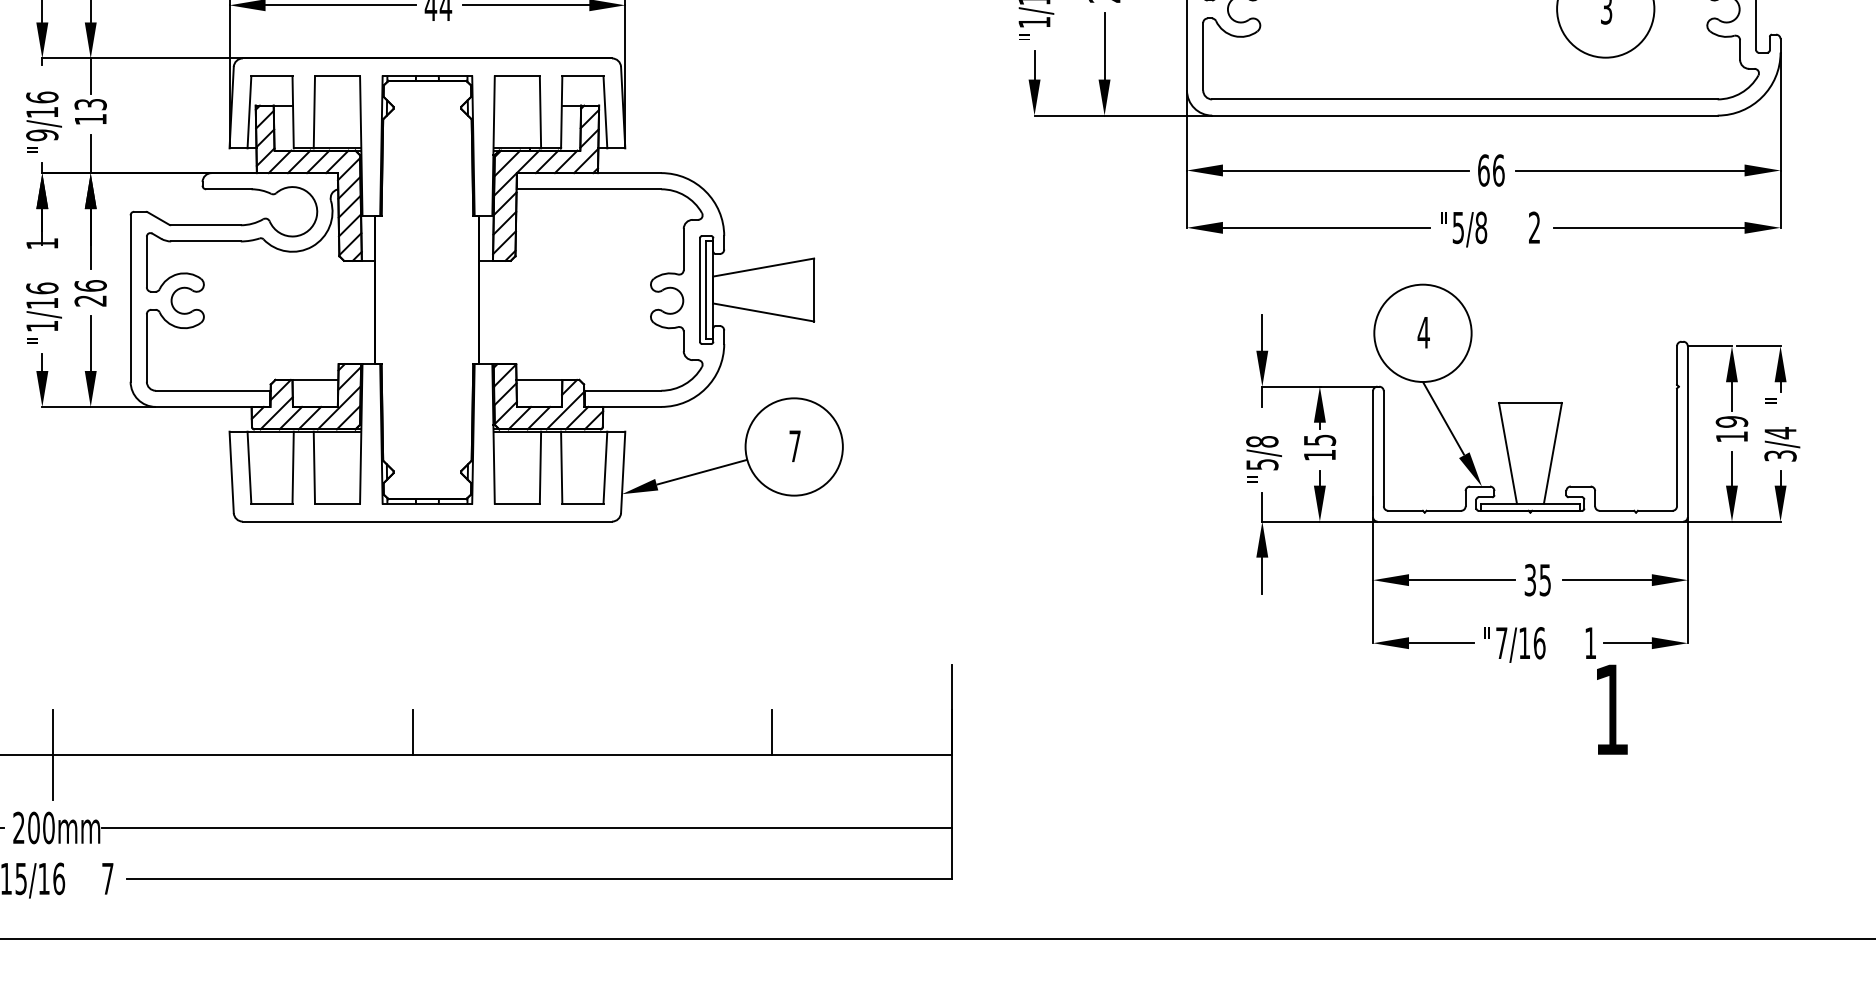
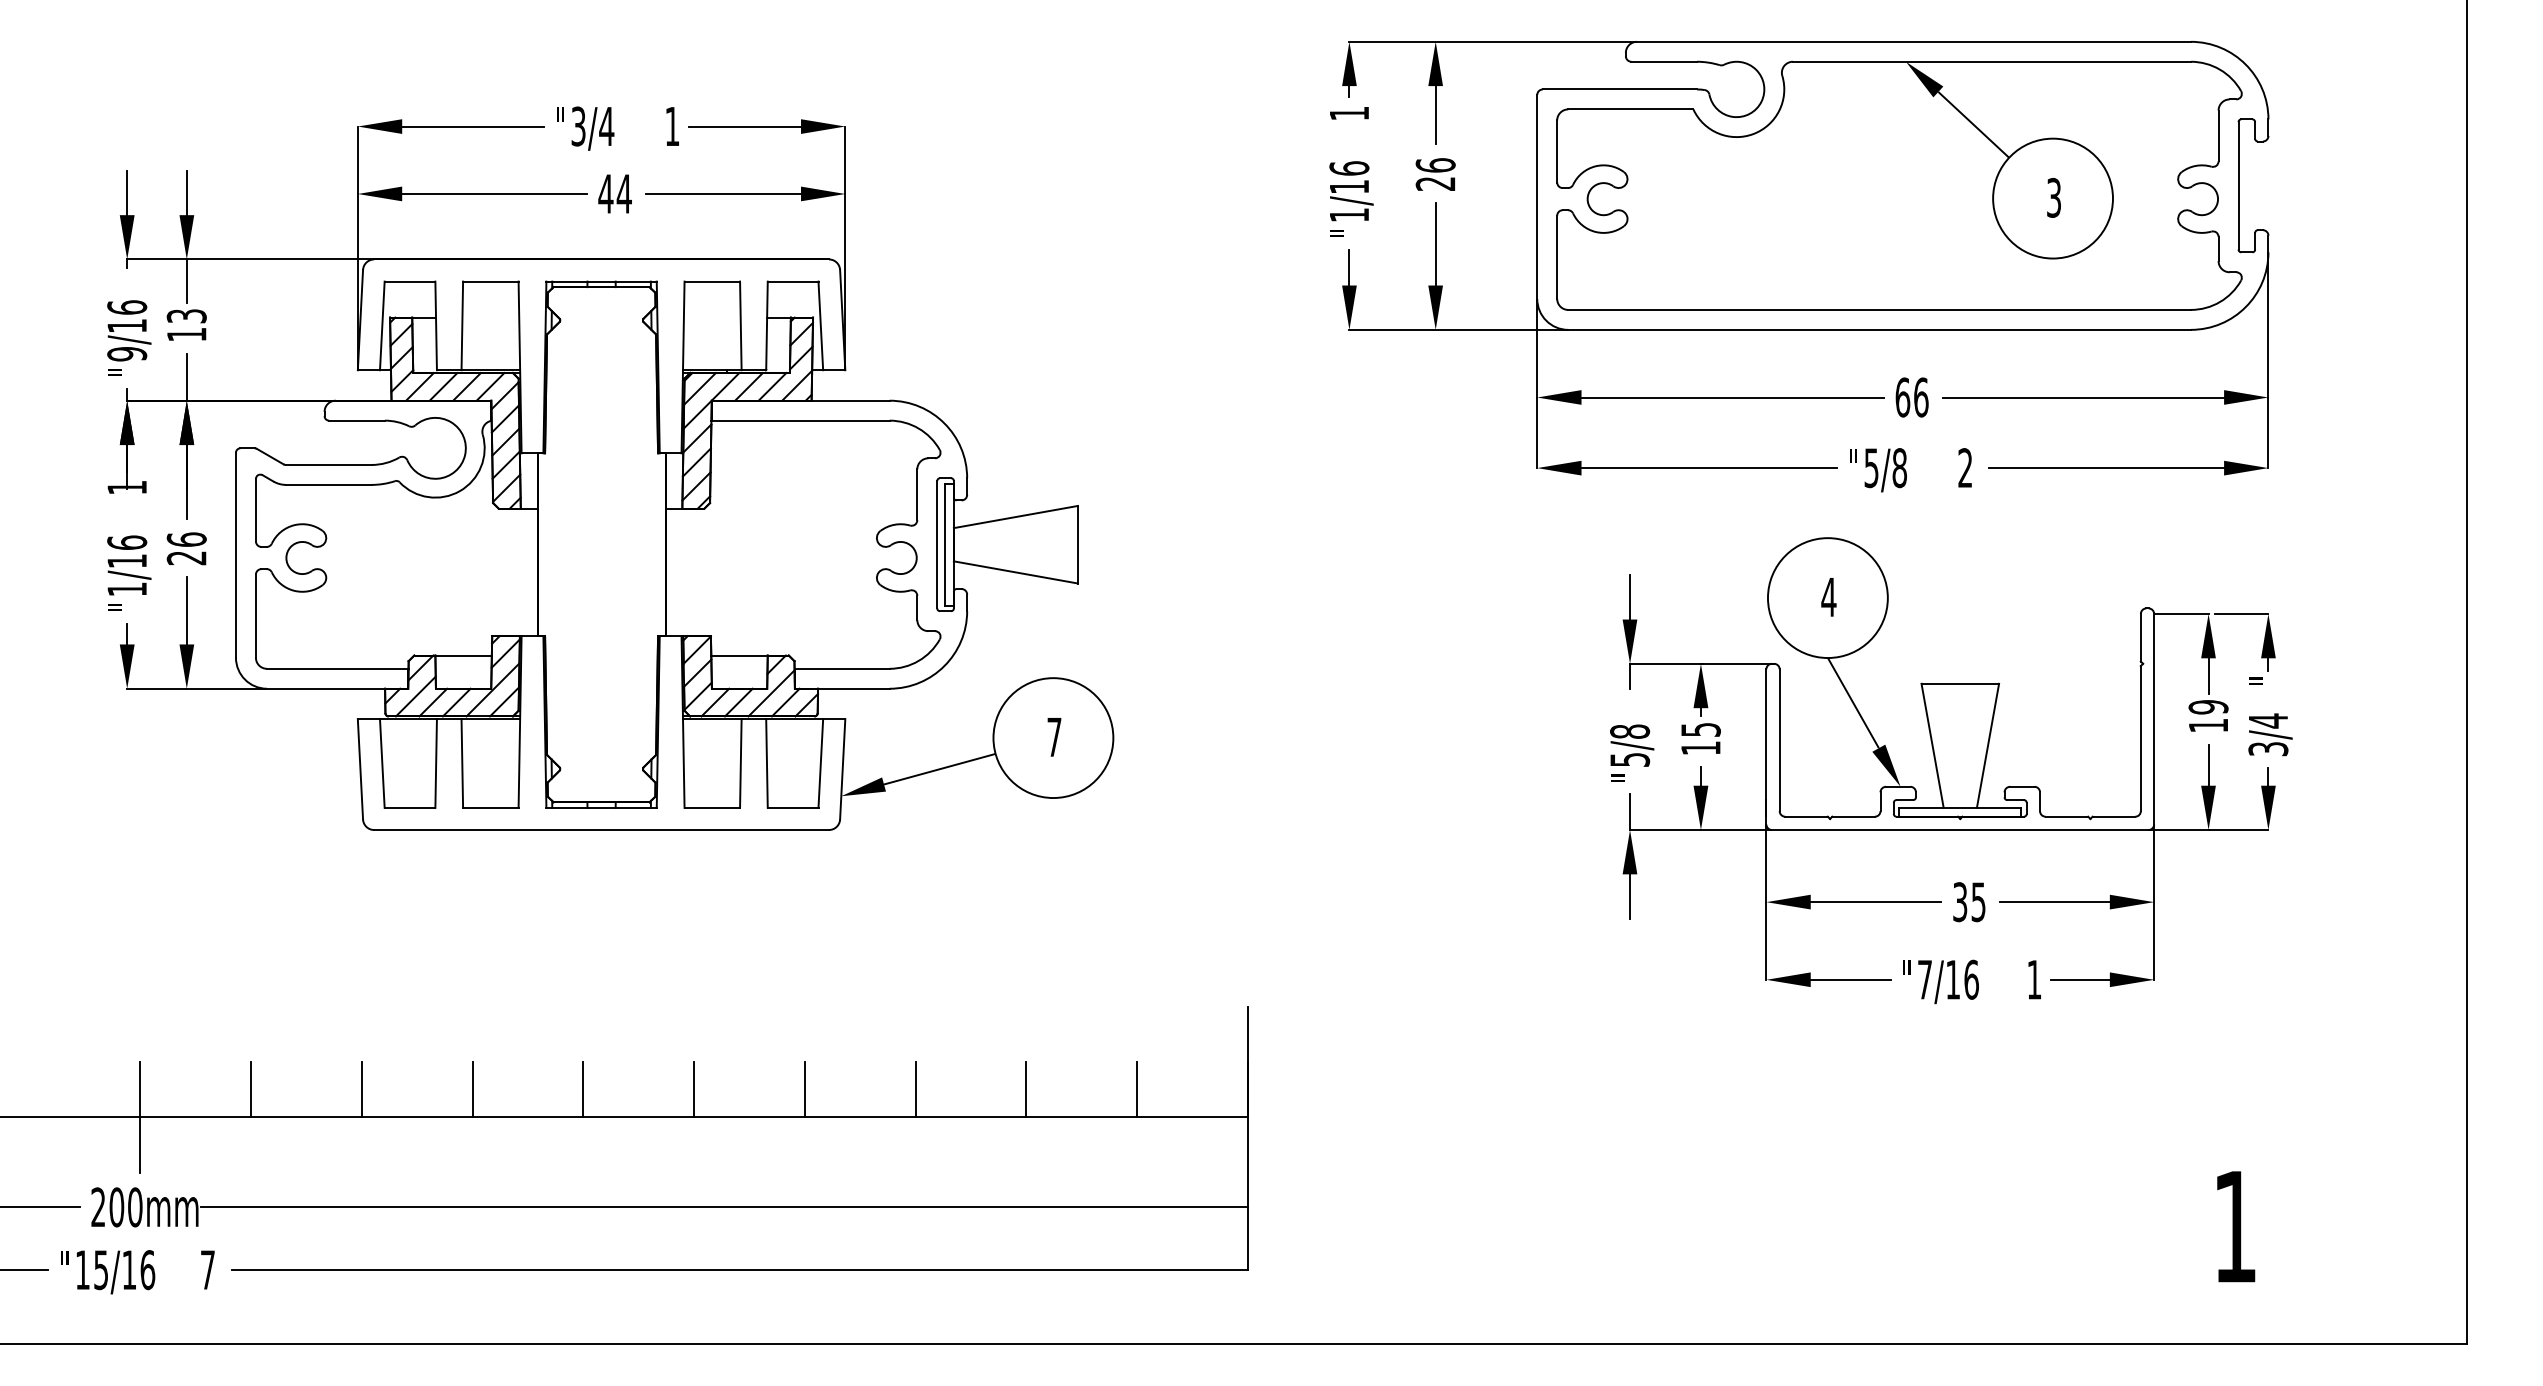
text: (1612, 709) -> (2236, 1226), moved
line: (142, 732) -> (250, 1089), added
line: (232, 732) -> (361, 1089), added
line: (322, 732) -> (472, 1089), added
line: (502, 732) -> (694, 1089), added
line: (592, 732) -> (804, 1089), added
line: (682, 732) -> (915, 1089), added
line: (862, 732) -> (1137, 1089), added

